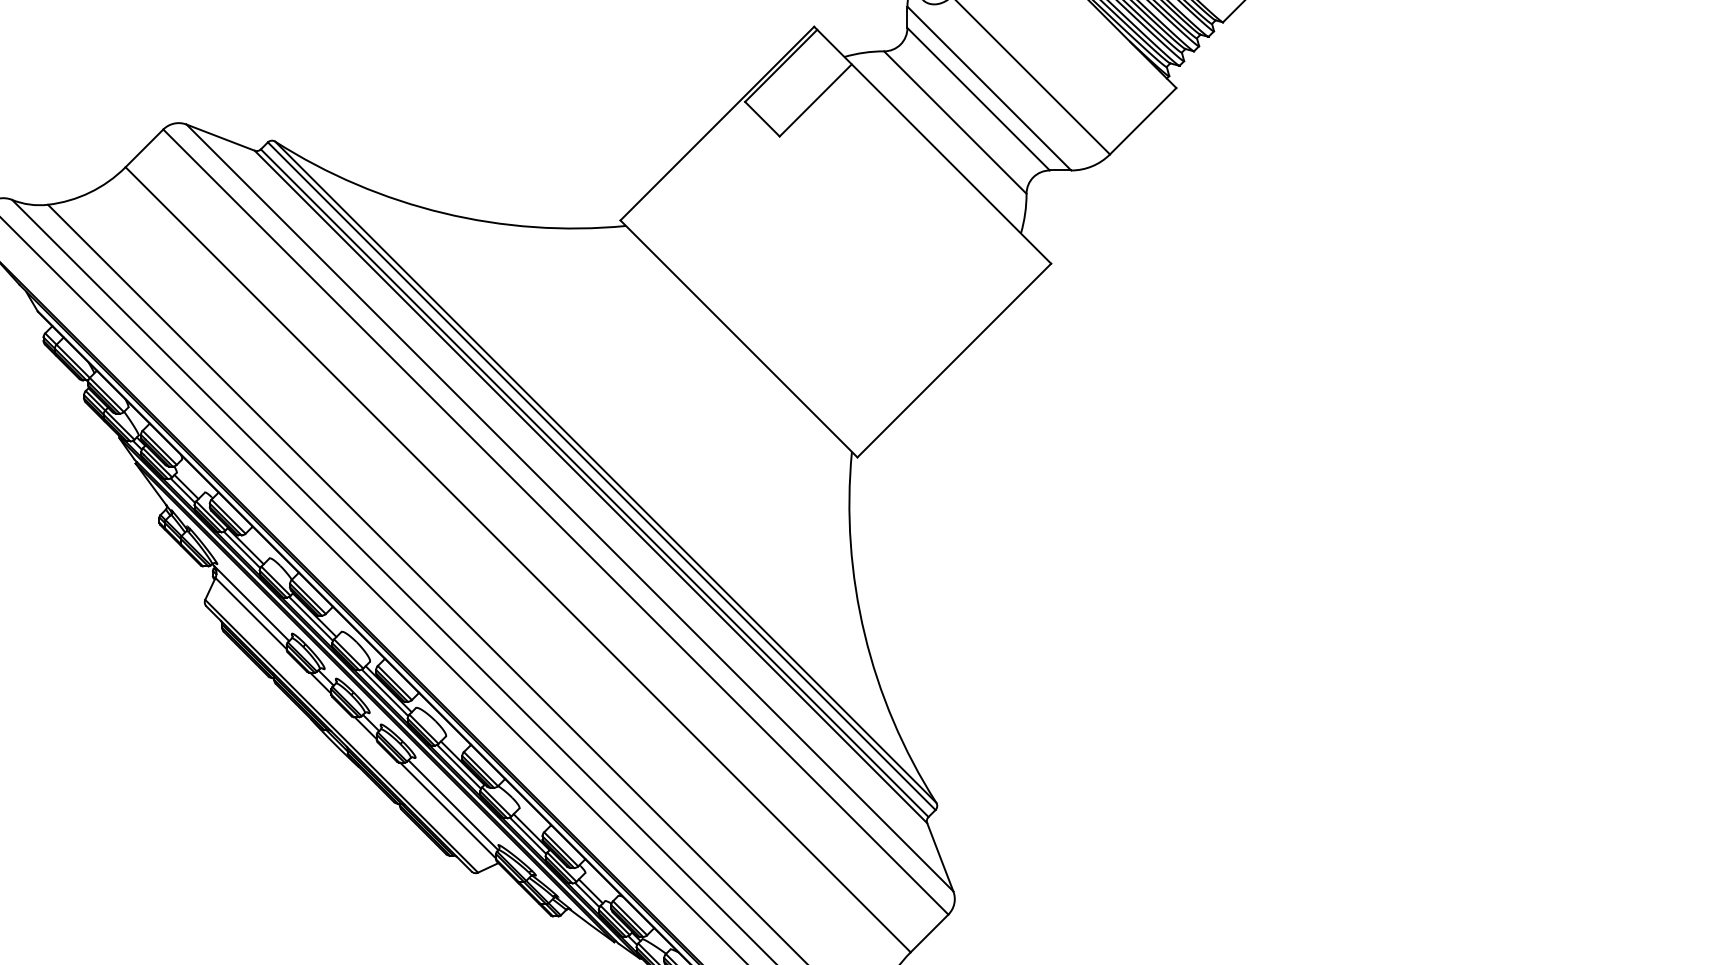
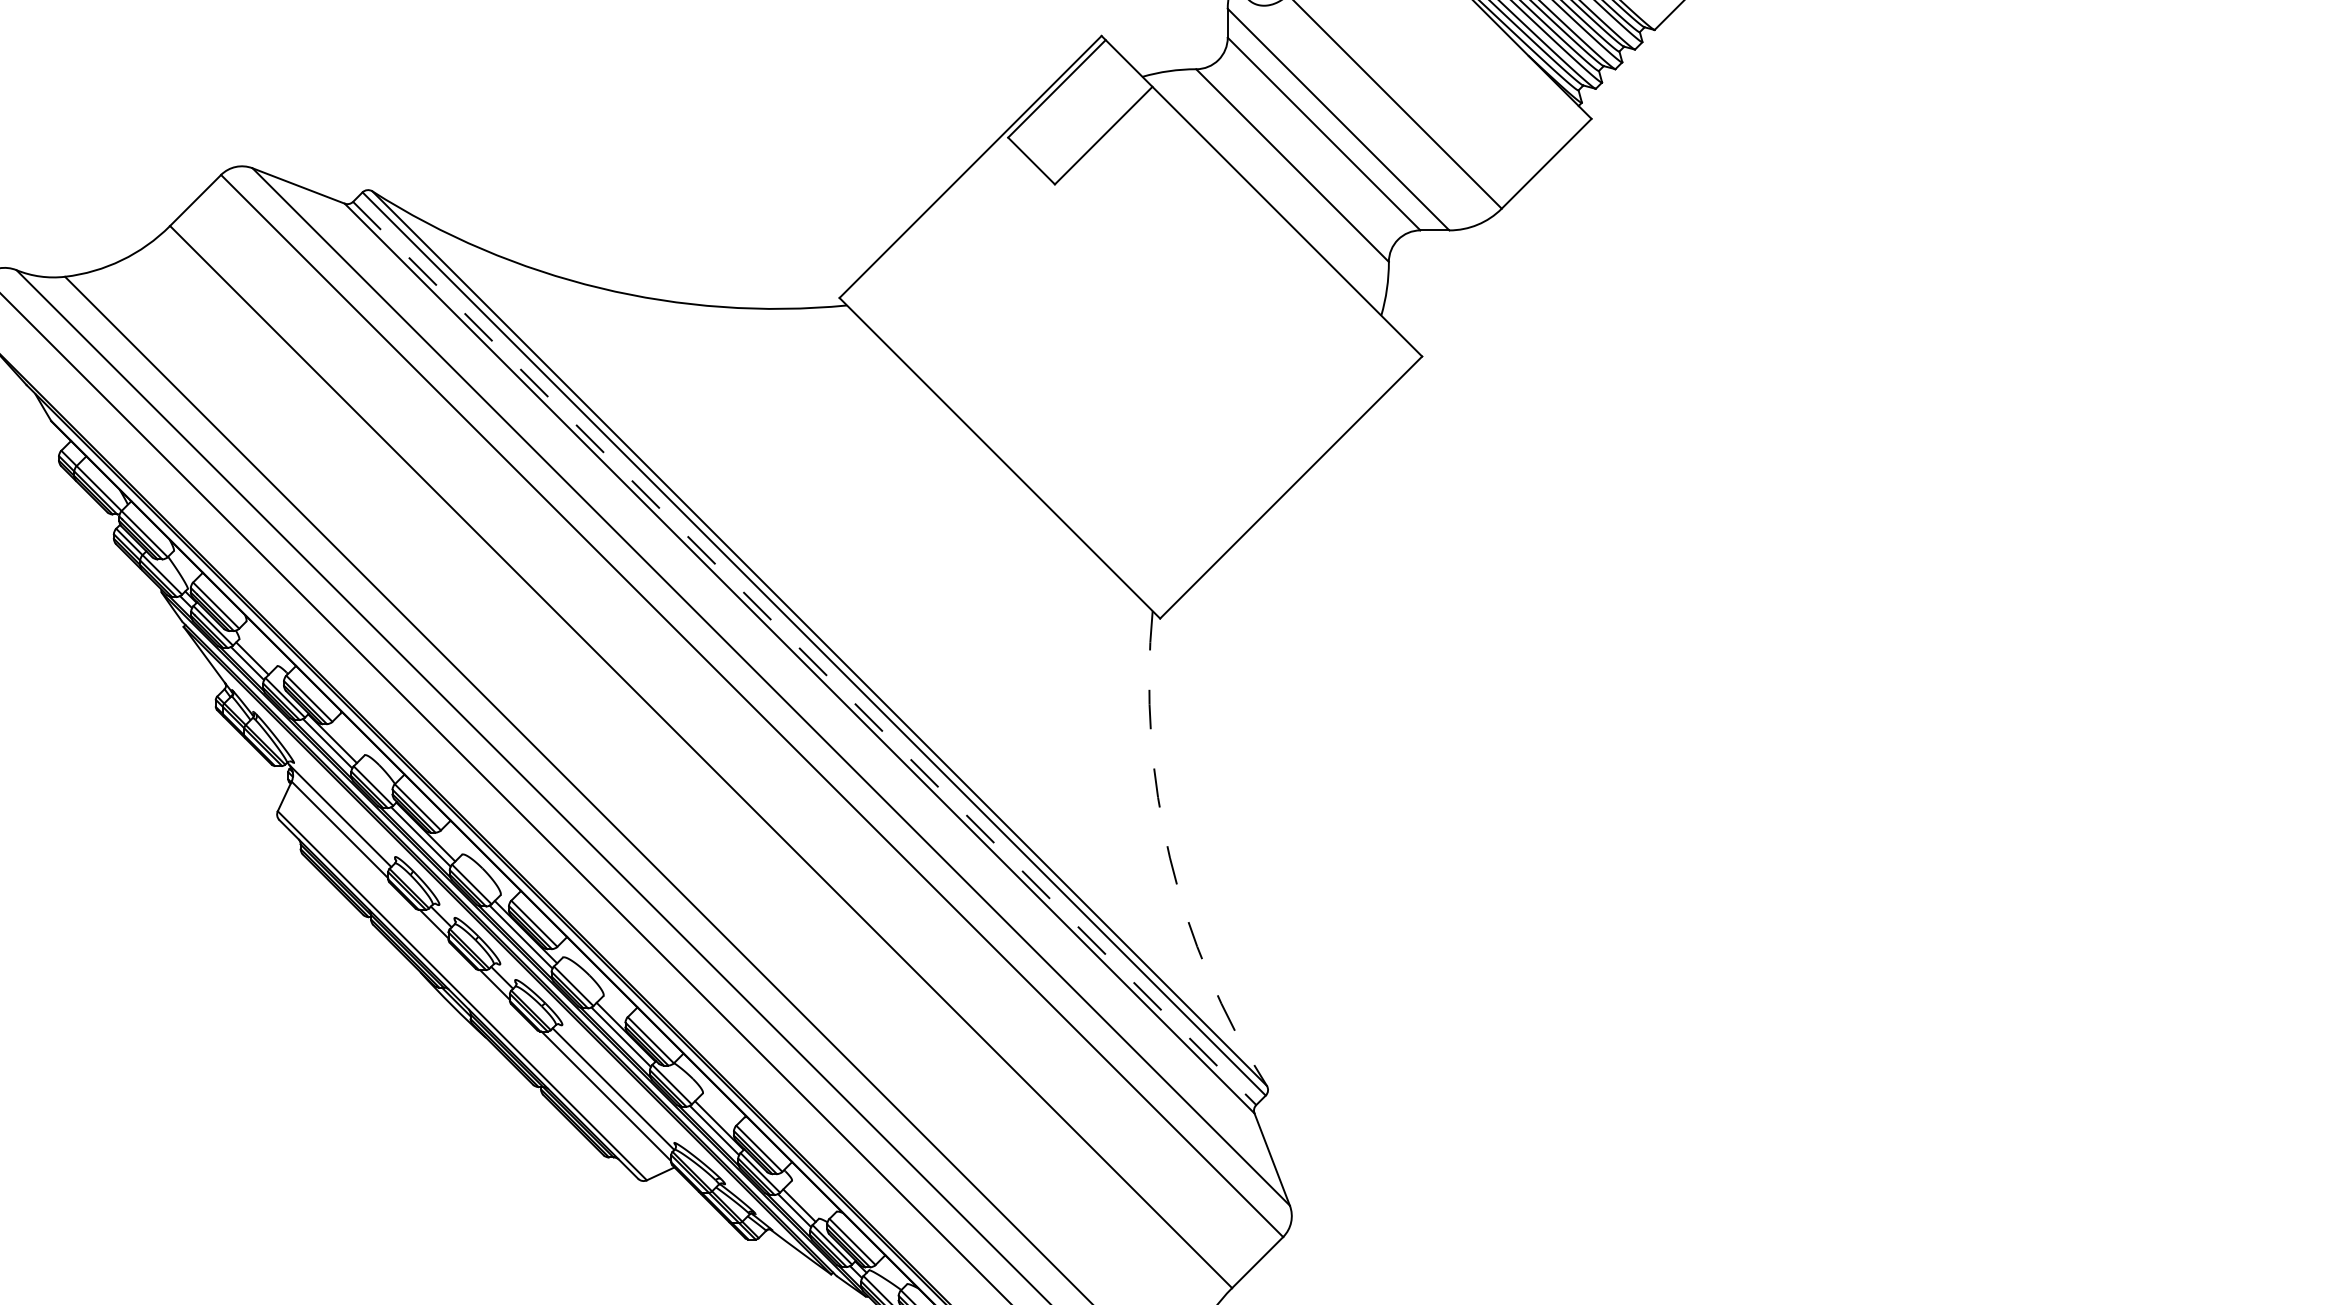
line: (594, 483) -> (804, 653), solid -> dashed
arc: (865, 634) -> (1170, 858), solid -> dashed

